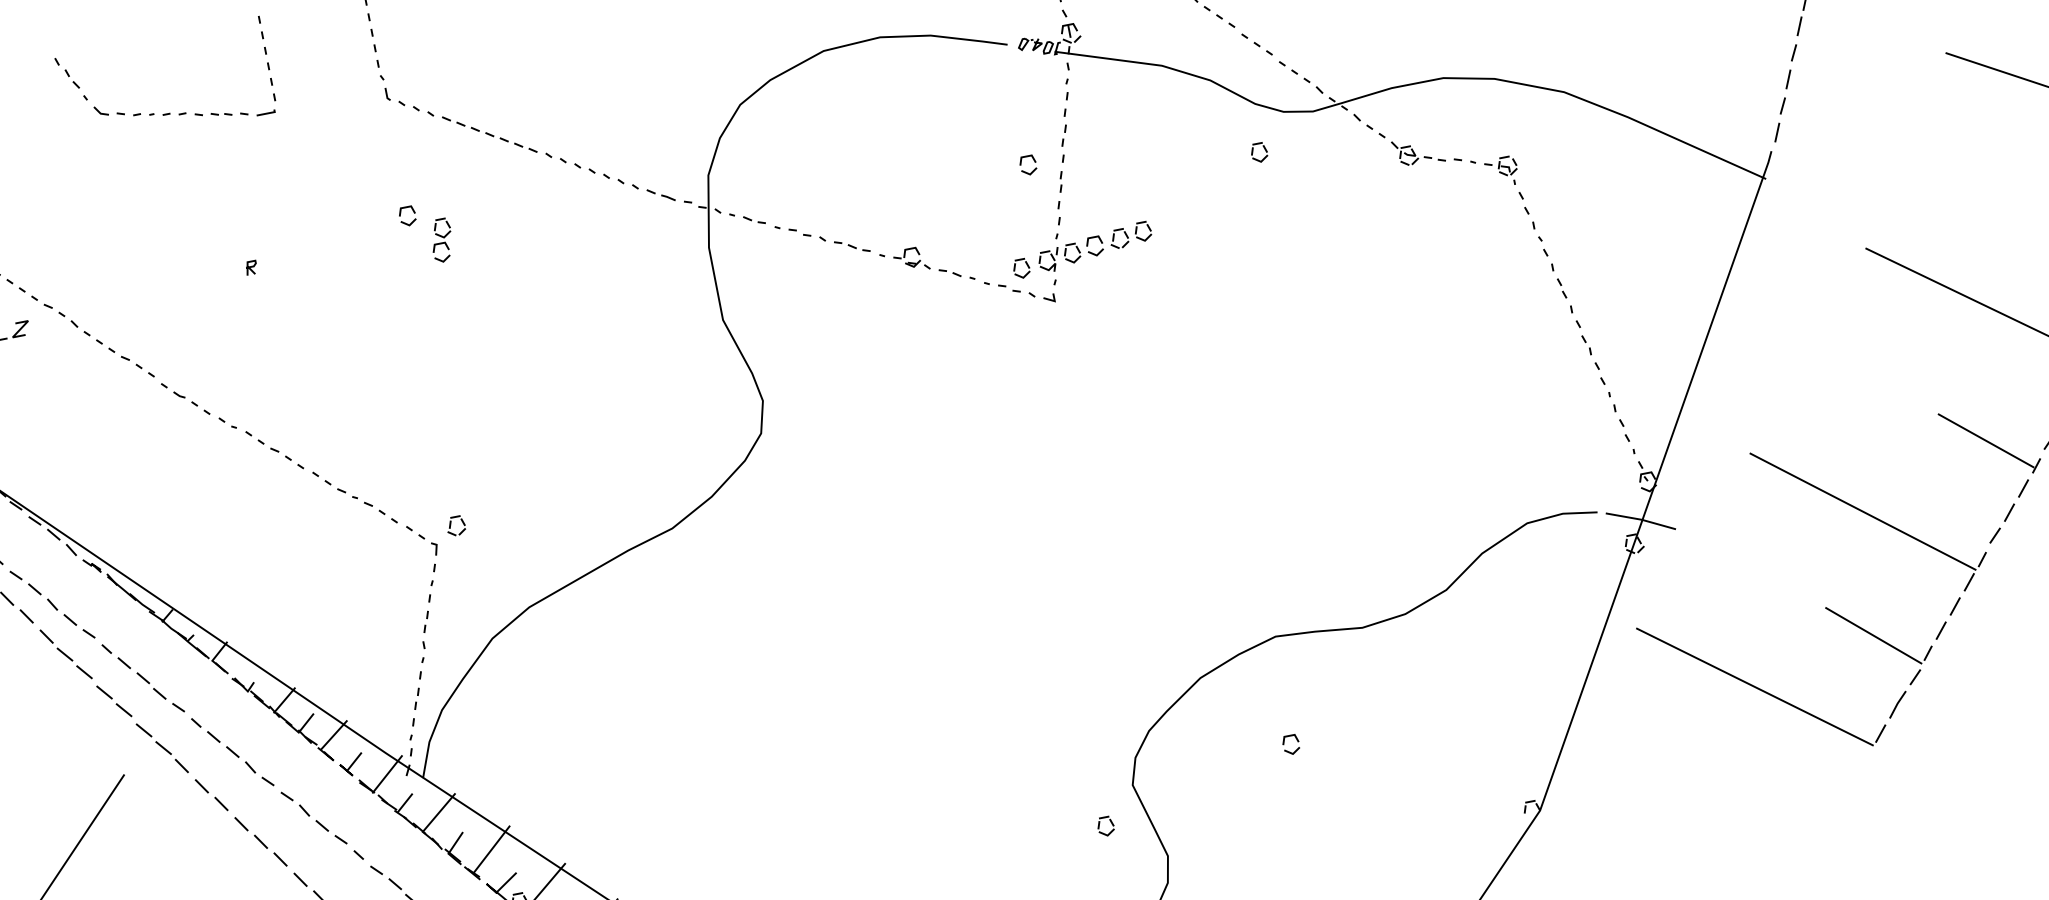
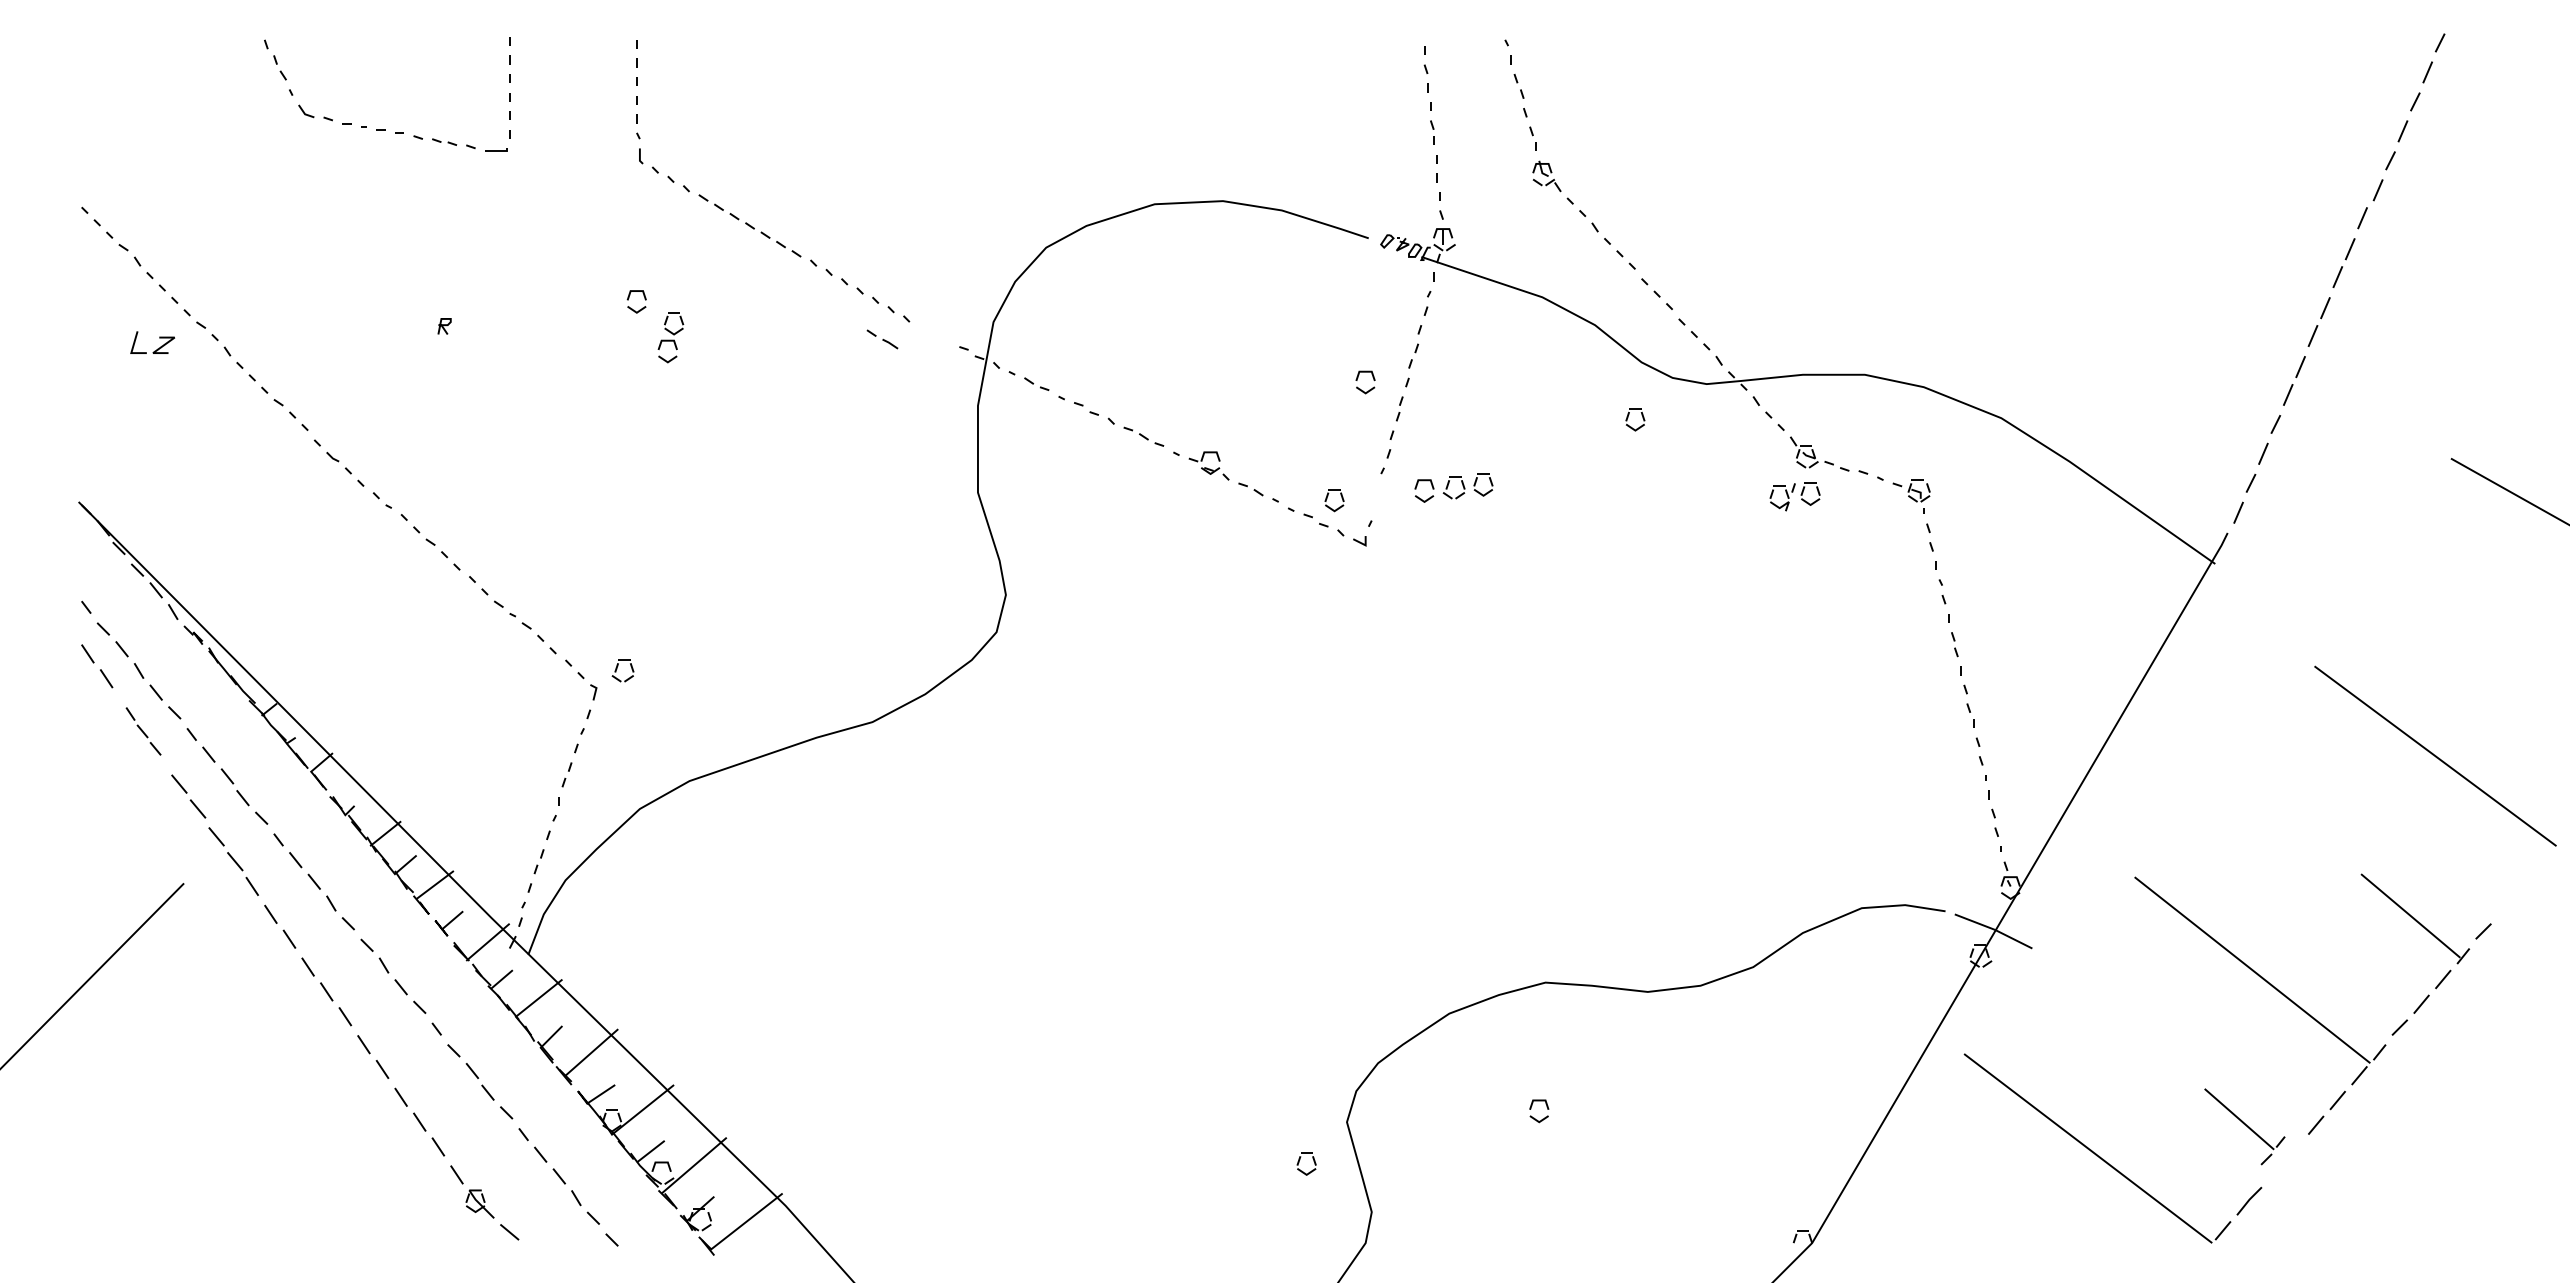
part: (661, 195) -> (882, 339), moved
part: (1059, 258) -> (1794, 496), moved
part: (1881, 643) -> (2244, 1126), size x0.7
part: (66, 654) -> (143, 731), size x0.7

